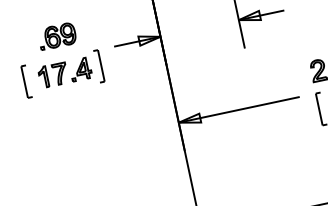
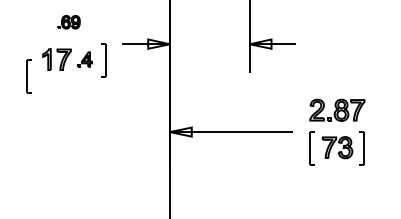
part: (56, 35) -> (68, 21), size x0.6
part: (80, 69) -> (84, 59), size x0.7
part: (25, 82) -> (28, 76), moved

